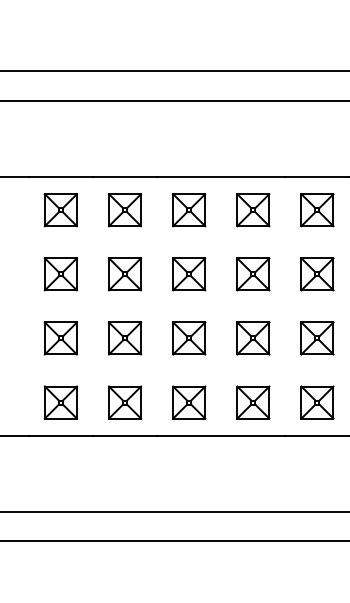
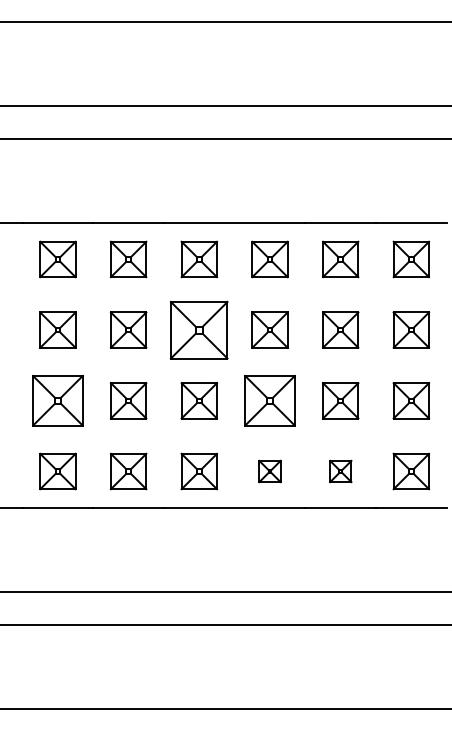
part: (189, 273) -> (199, 329), size x1.6
part: (60, 338) -> (57, 400), size x1.4
part: (252, 338) -> (269, 400), size x1.4
part: (252, 402) -> (269, 471), size x0.6
part: (317, 402) -> (340, 471), size x0.6

